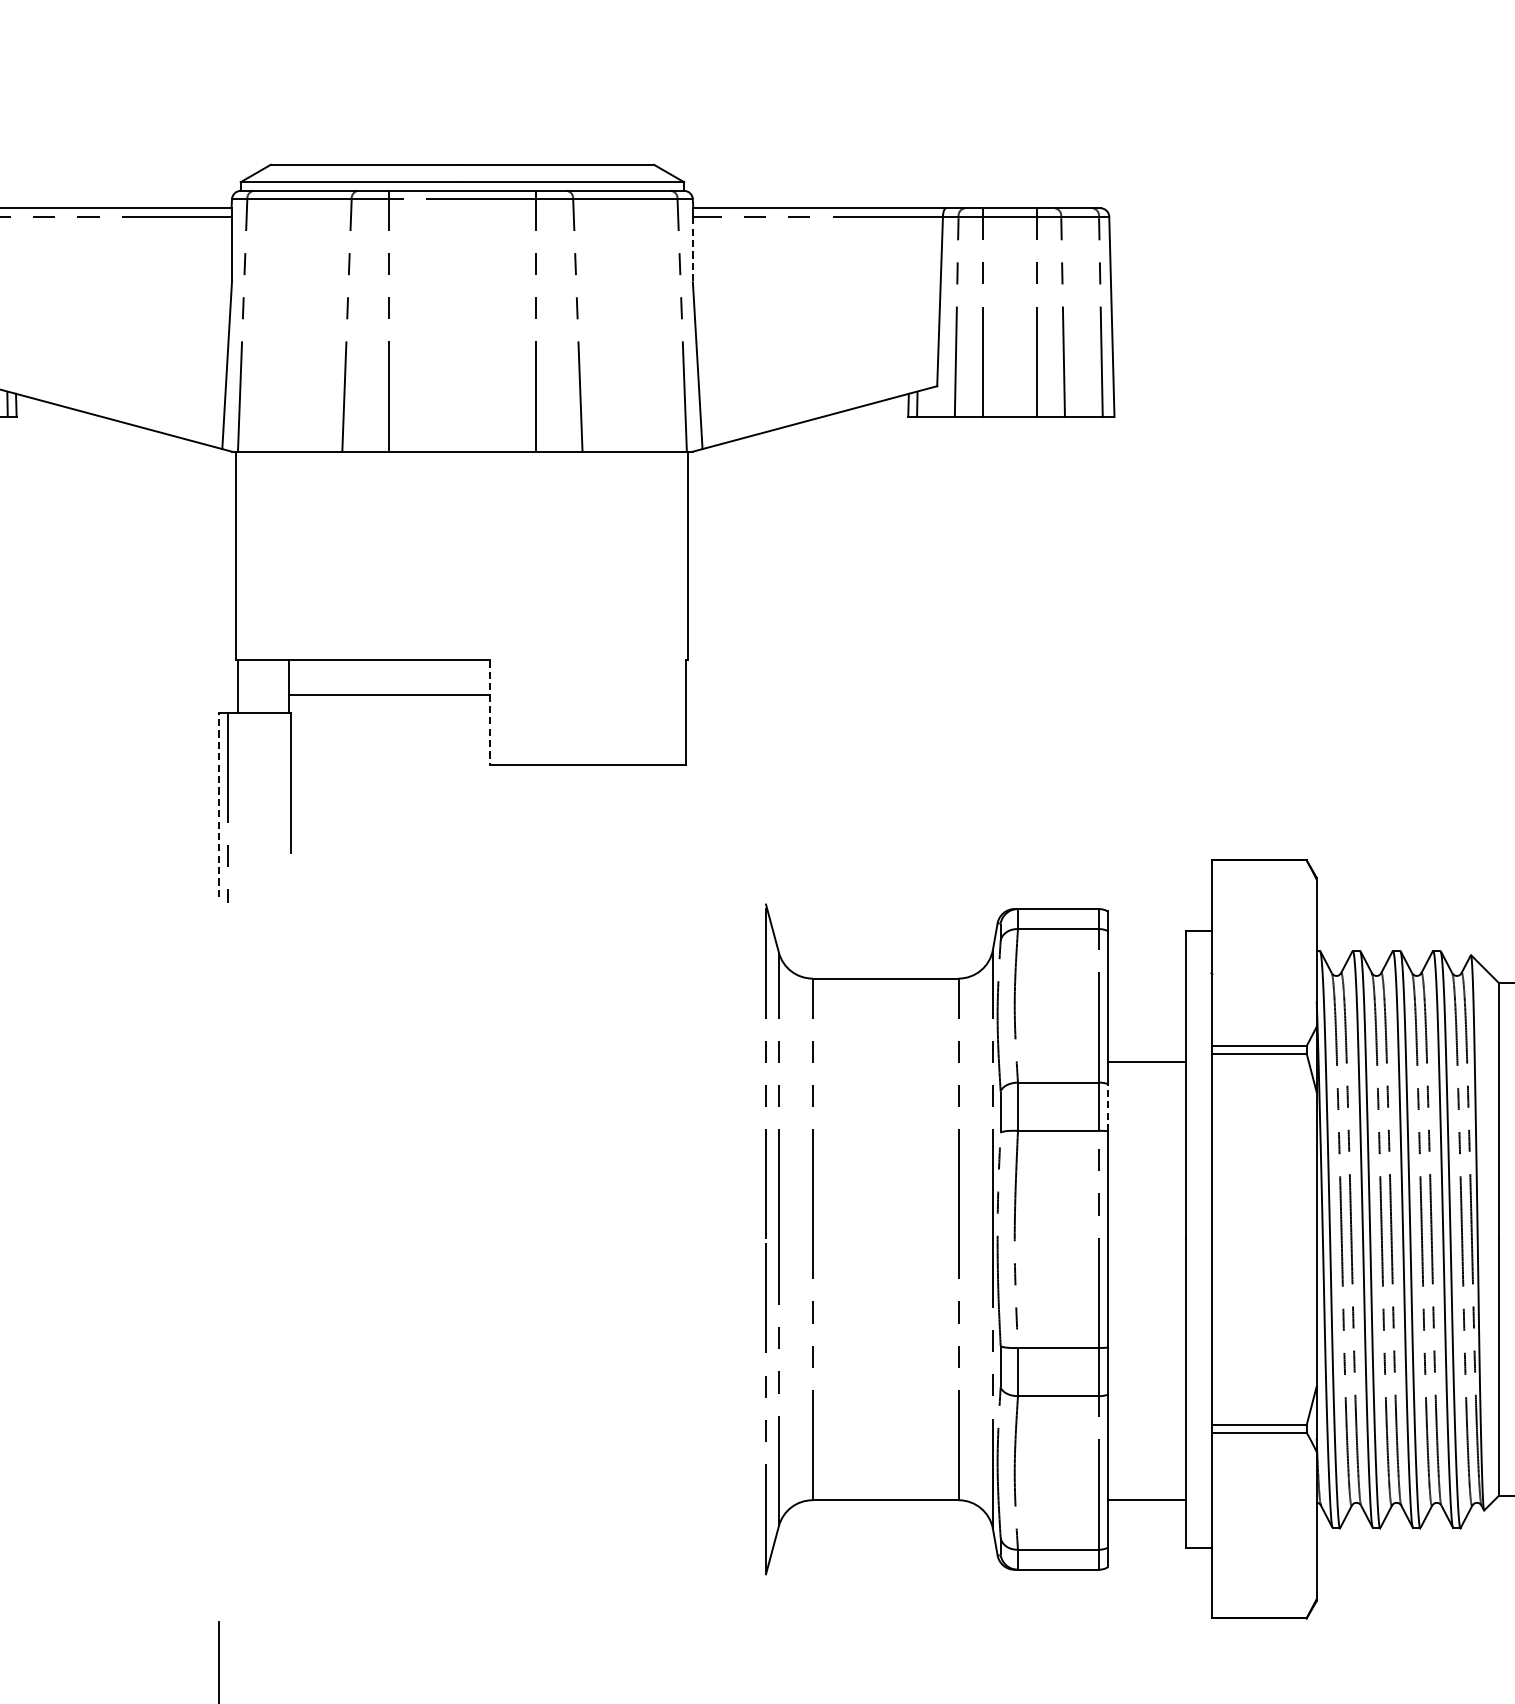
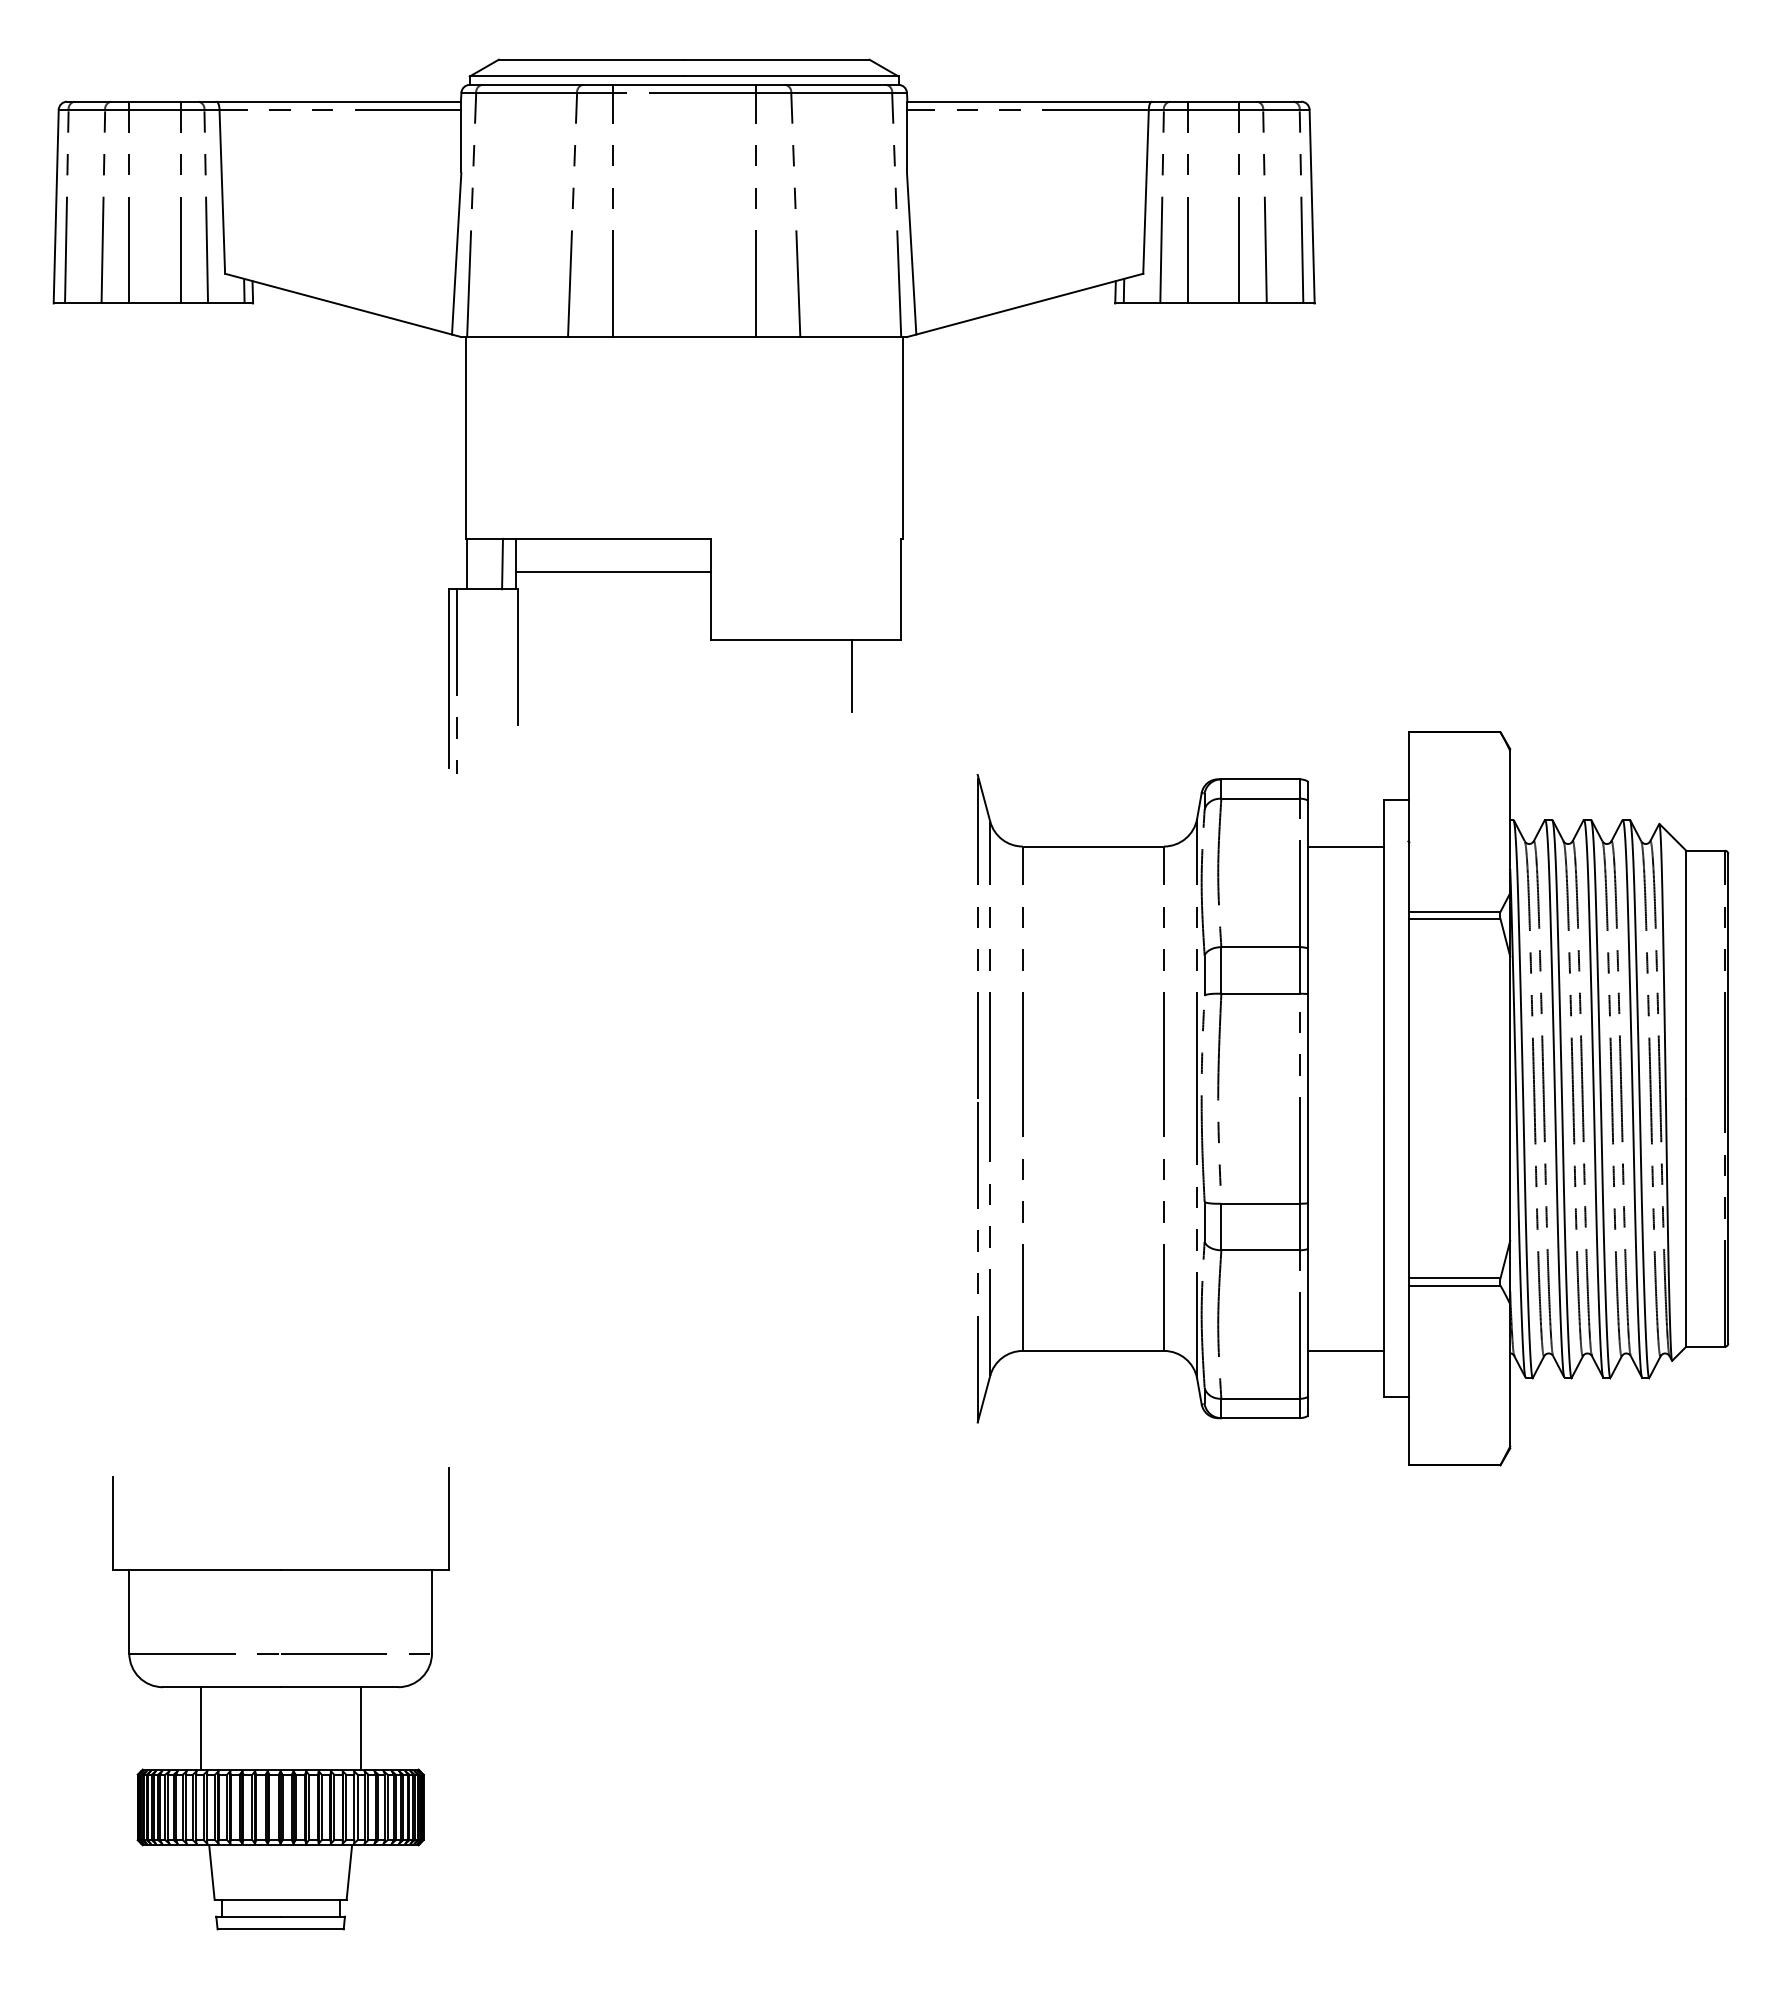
line: (692, 248) -> (906, 140), dashed -> solid
line: (274, 685) -> (502, 563), added
line: (490, 712) -> (711, 589), dashed -> solid
line: (636, 801) -> (852, 675), added
line: (218, 803) -> (448, 677), dashed -> solid
line: (1146, 1062) -> (1345, 846), moved
line: (1107, 1107) -> (1307, 971), dashed -> solid

